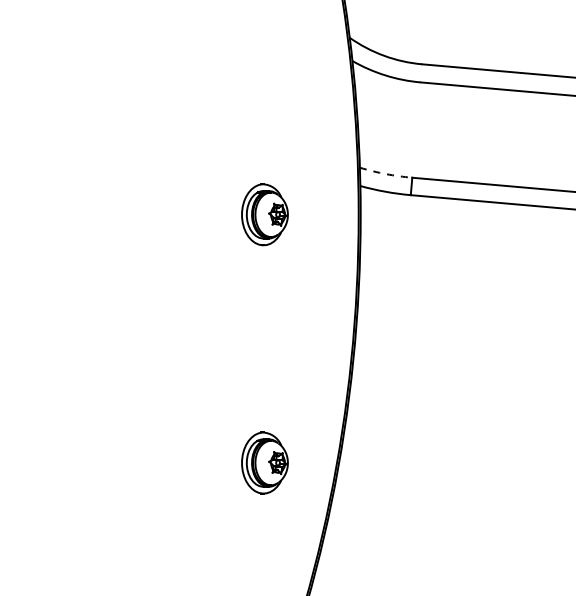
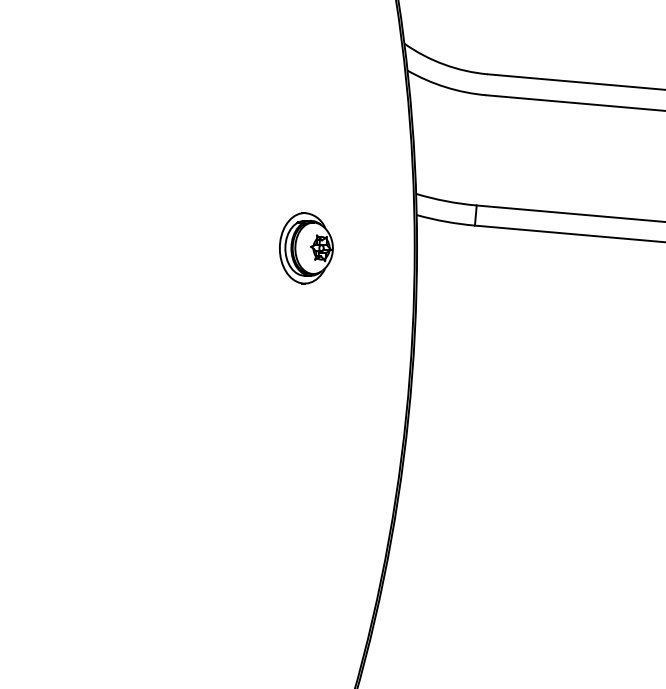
arc: (386, 174) -> (446, 201), dashed -> solid
part: (265, 463) -> (306, 535), removed

